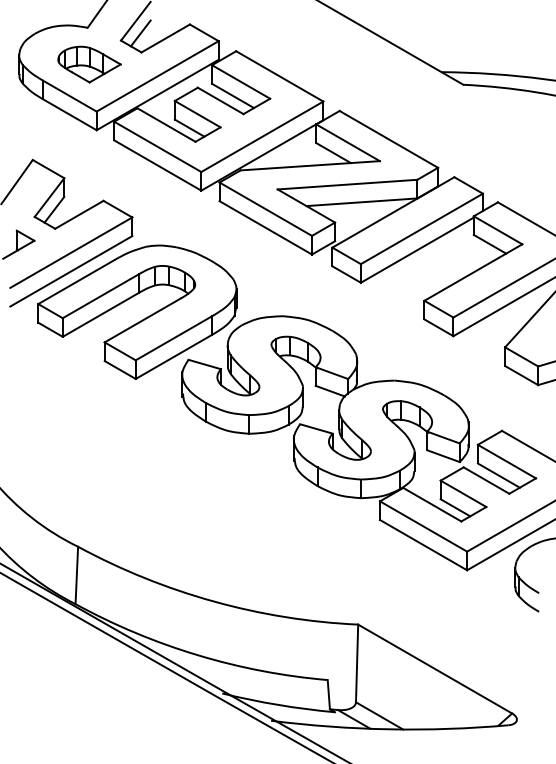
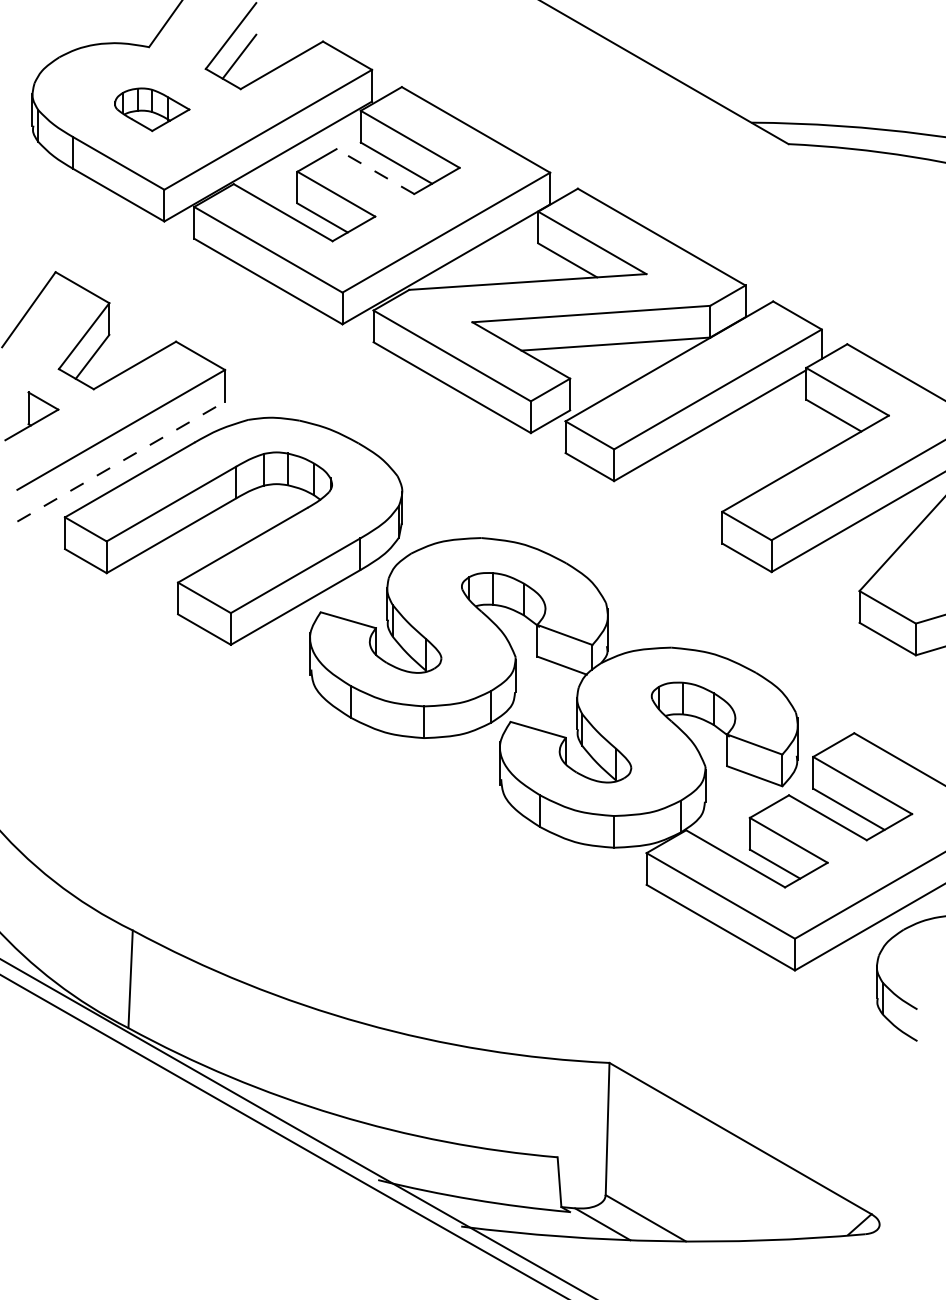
part: (89, 64) -> (152, 109), size x0.7
line: (220, 100) -> (375, 170), solid -> dashed
line: (71, 271) -> (121, 461), solid -> dashed

